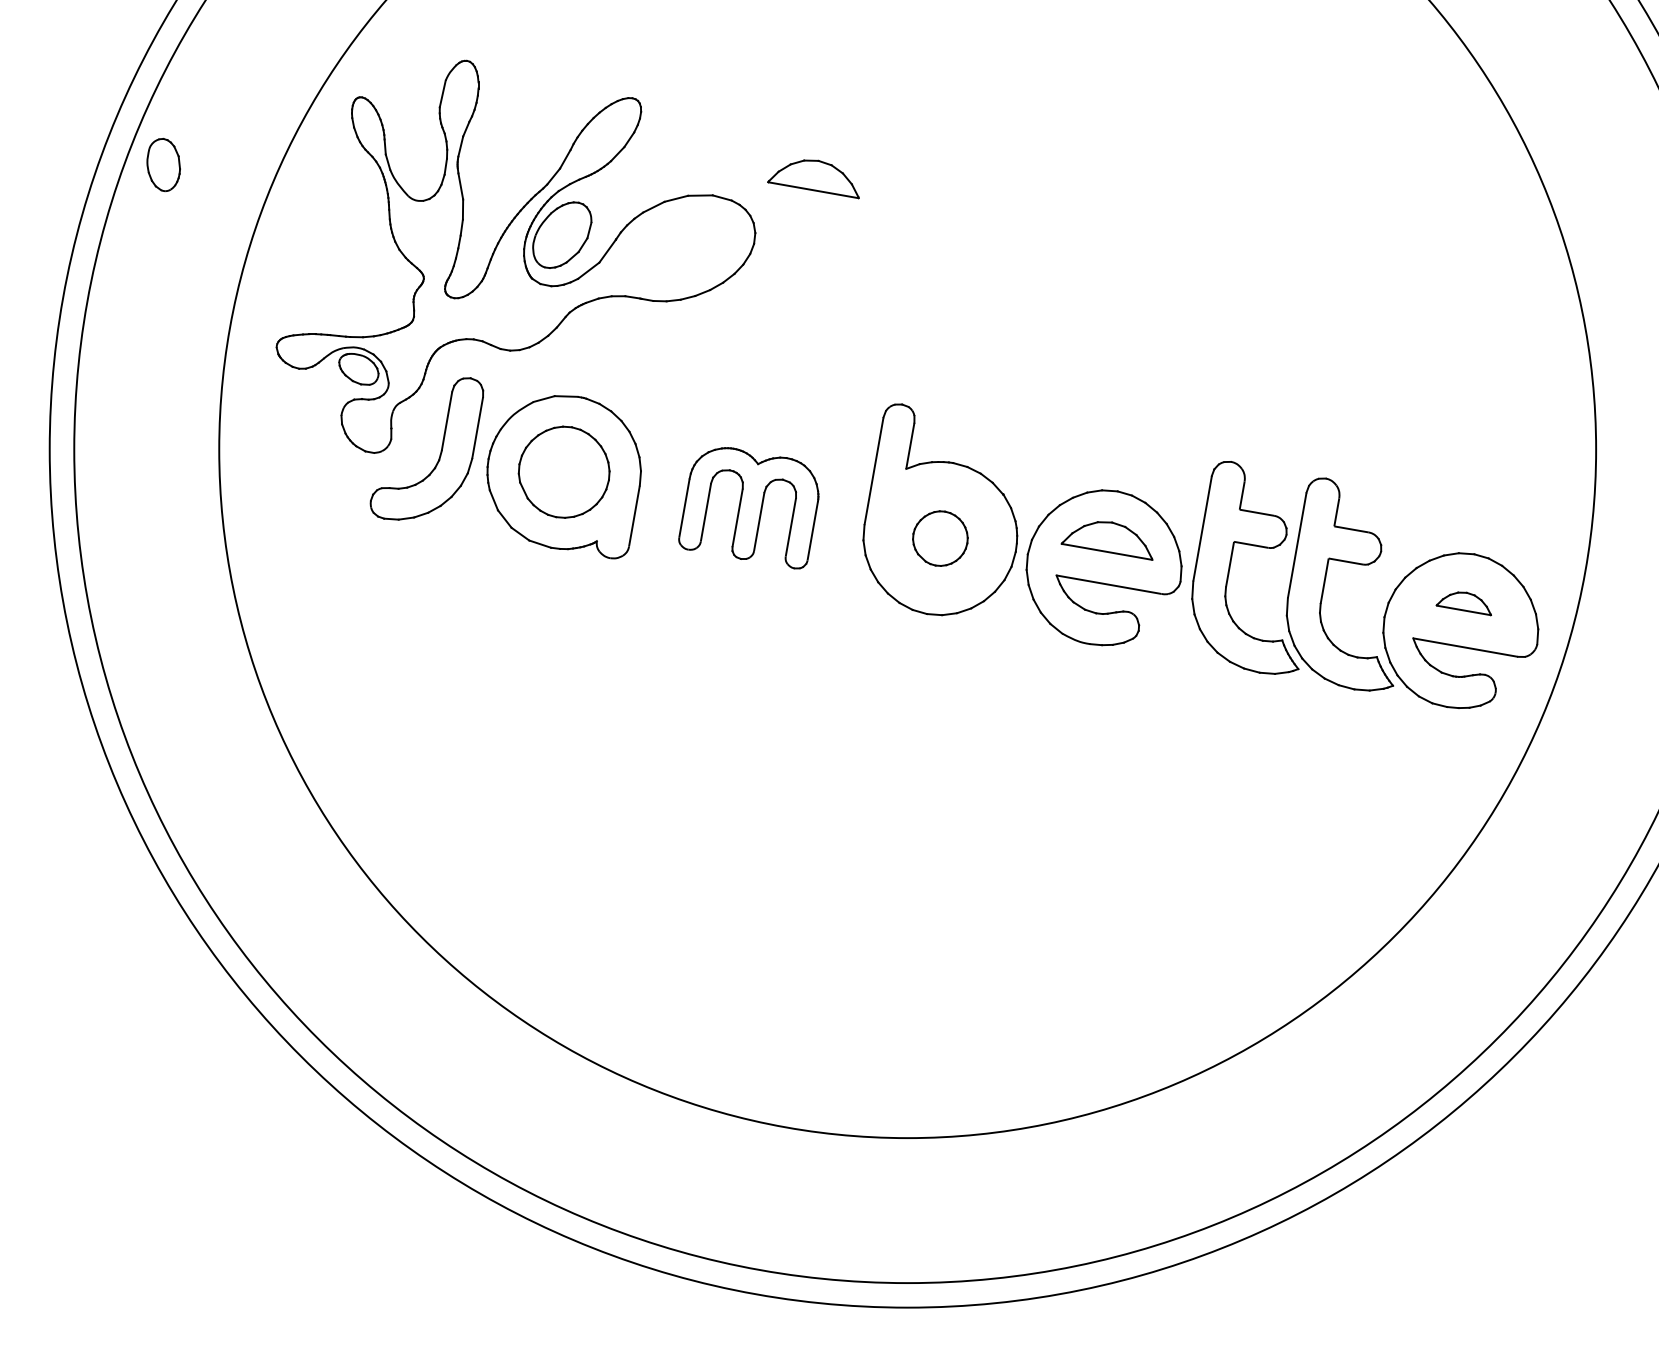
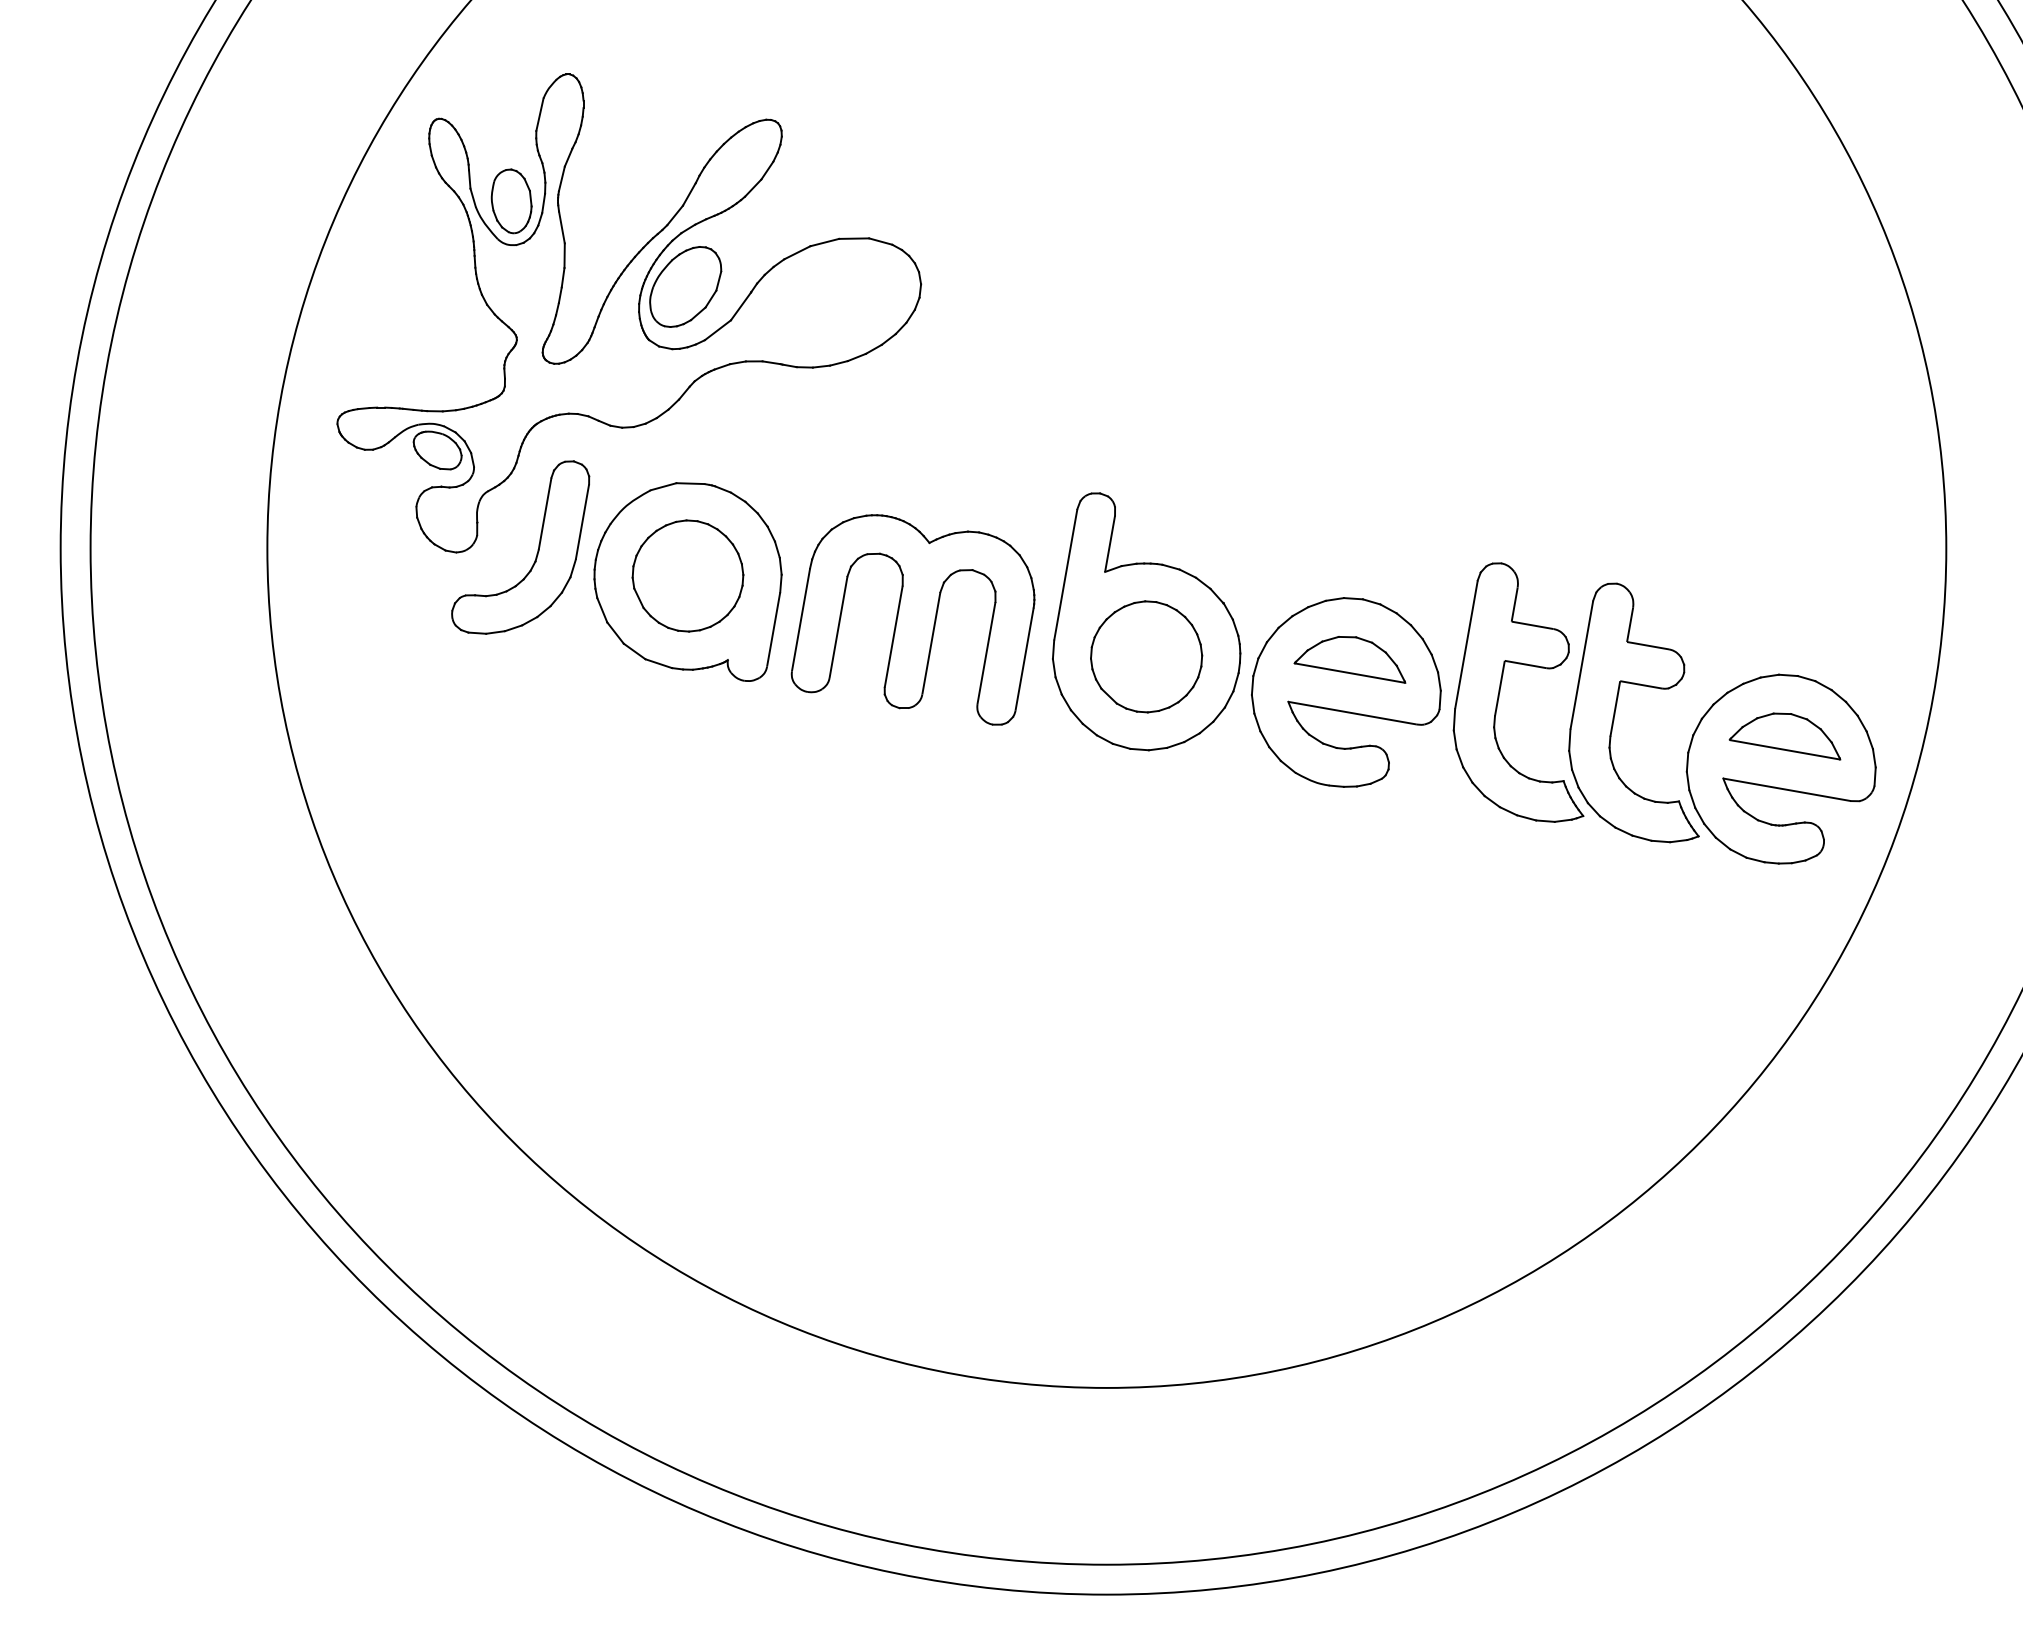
part: (163, 165) -> (511, 201), moved
part: (813, 179) -> (991, 218), removed
part: (748, 507) -> (912, 619), size x1.43
part: (940, 538) -> (1146, 656), size x1.67
part: (1463, 603) -> (1784, 736), size x1.67

